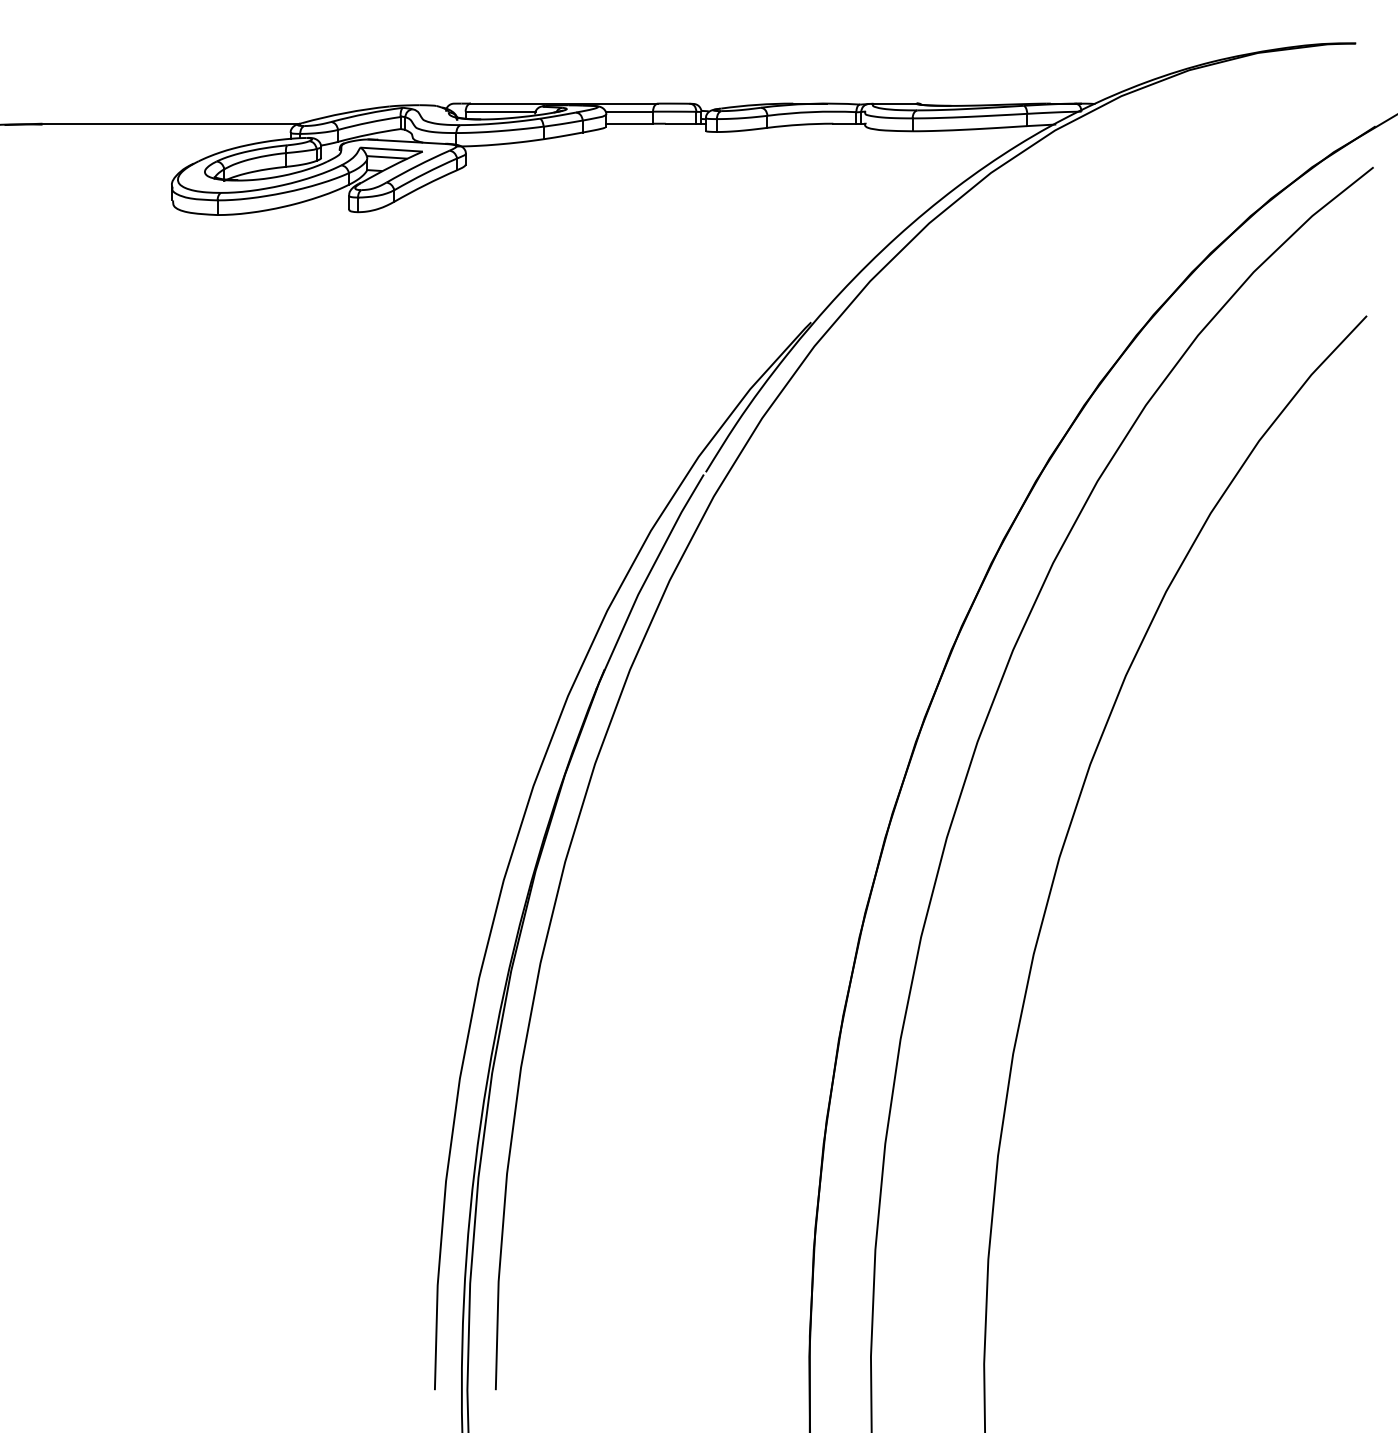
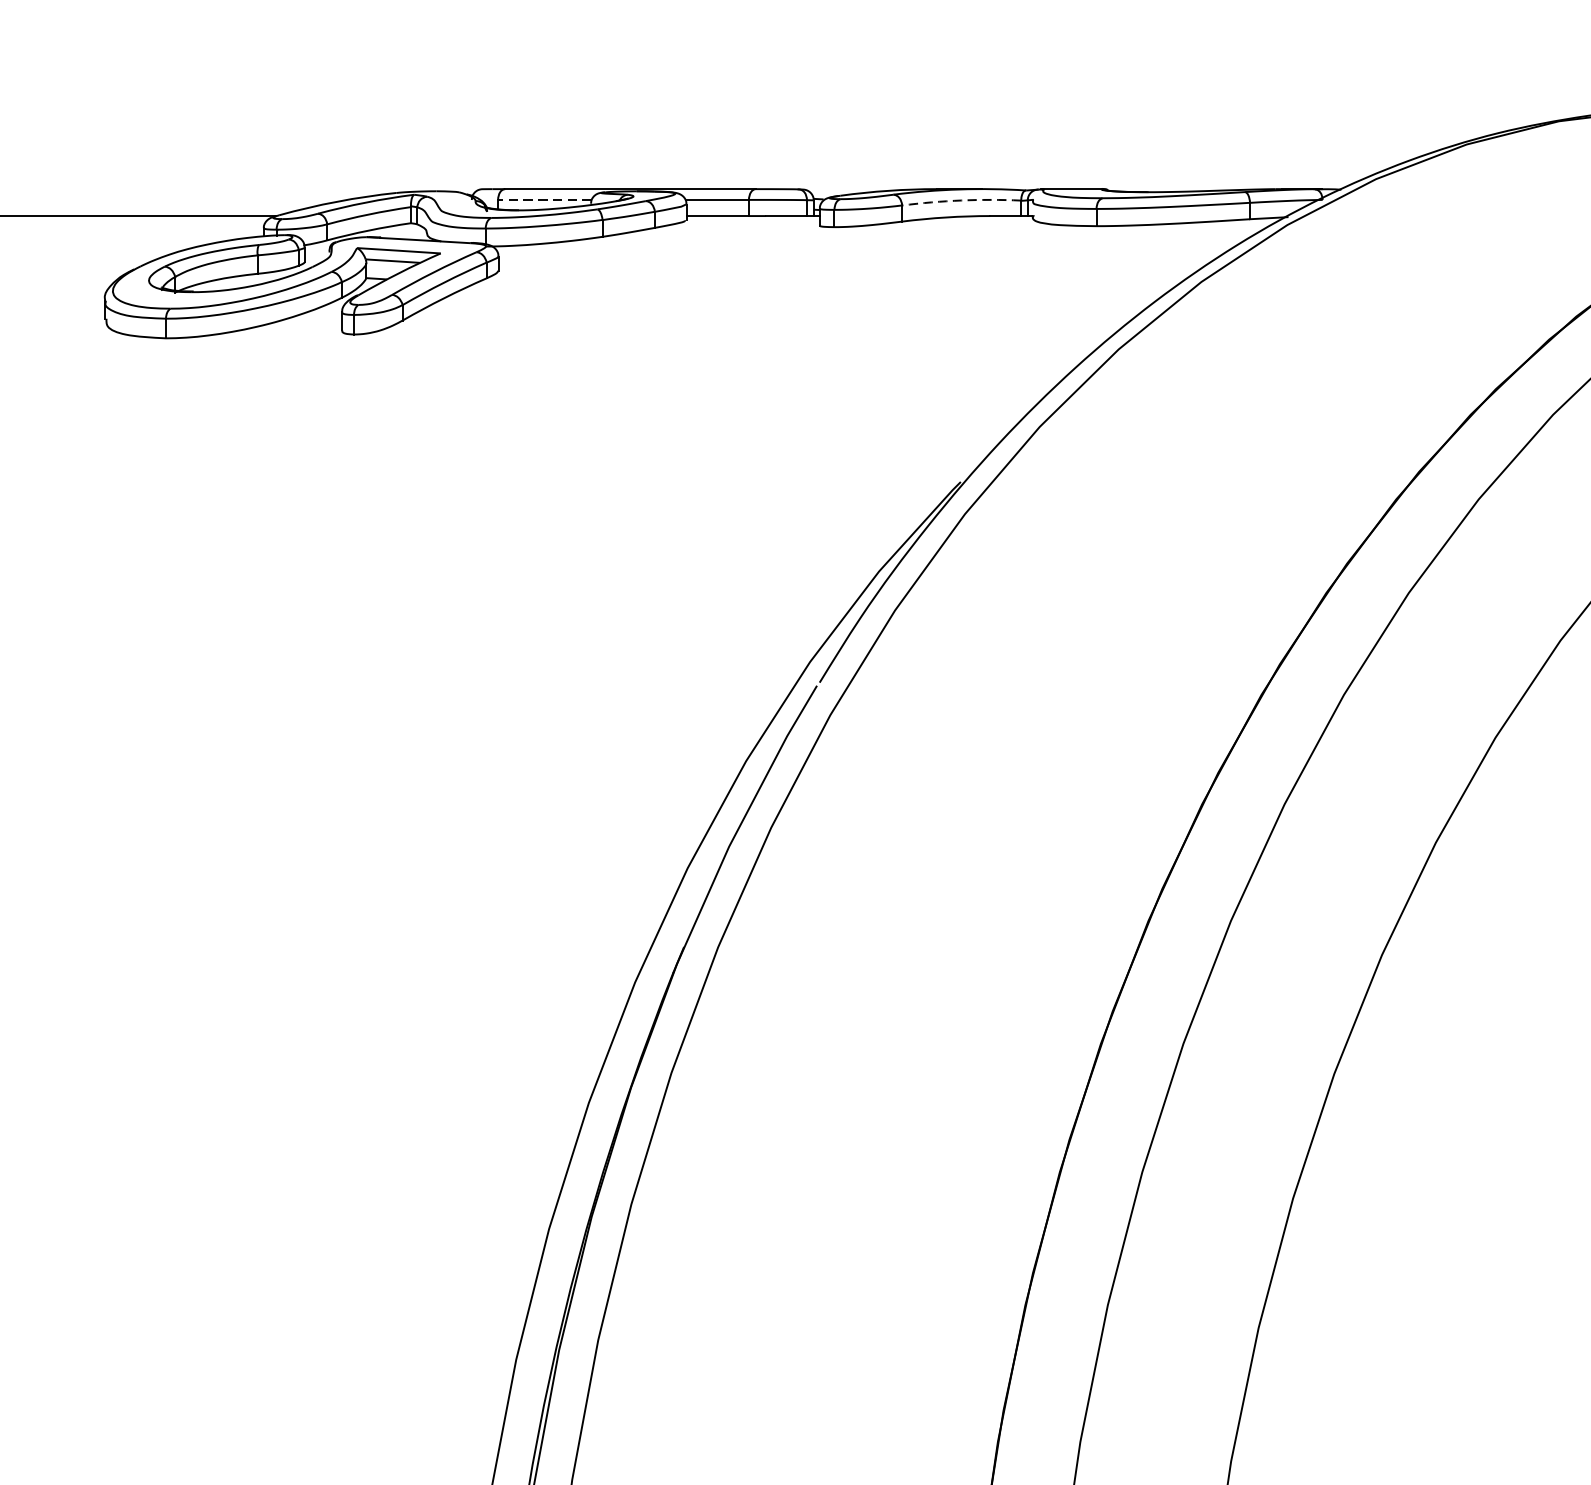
line: (500, 111) -> (544, 199), solid -> dashed
arc: (811, 112) -> (961, 201), solid -> dashed

